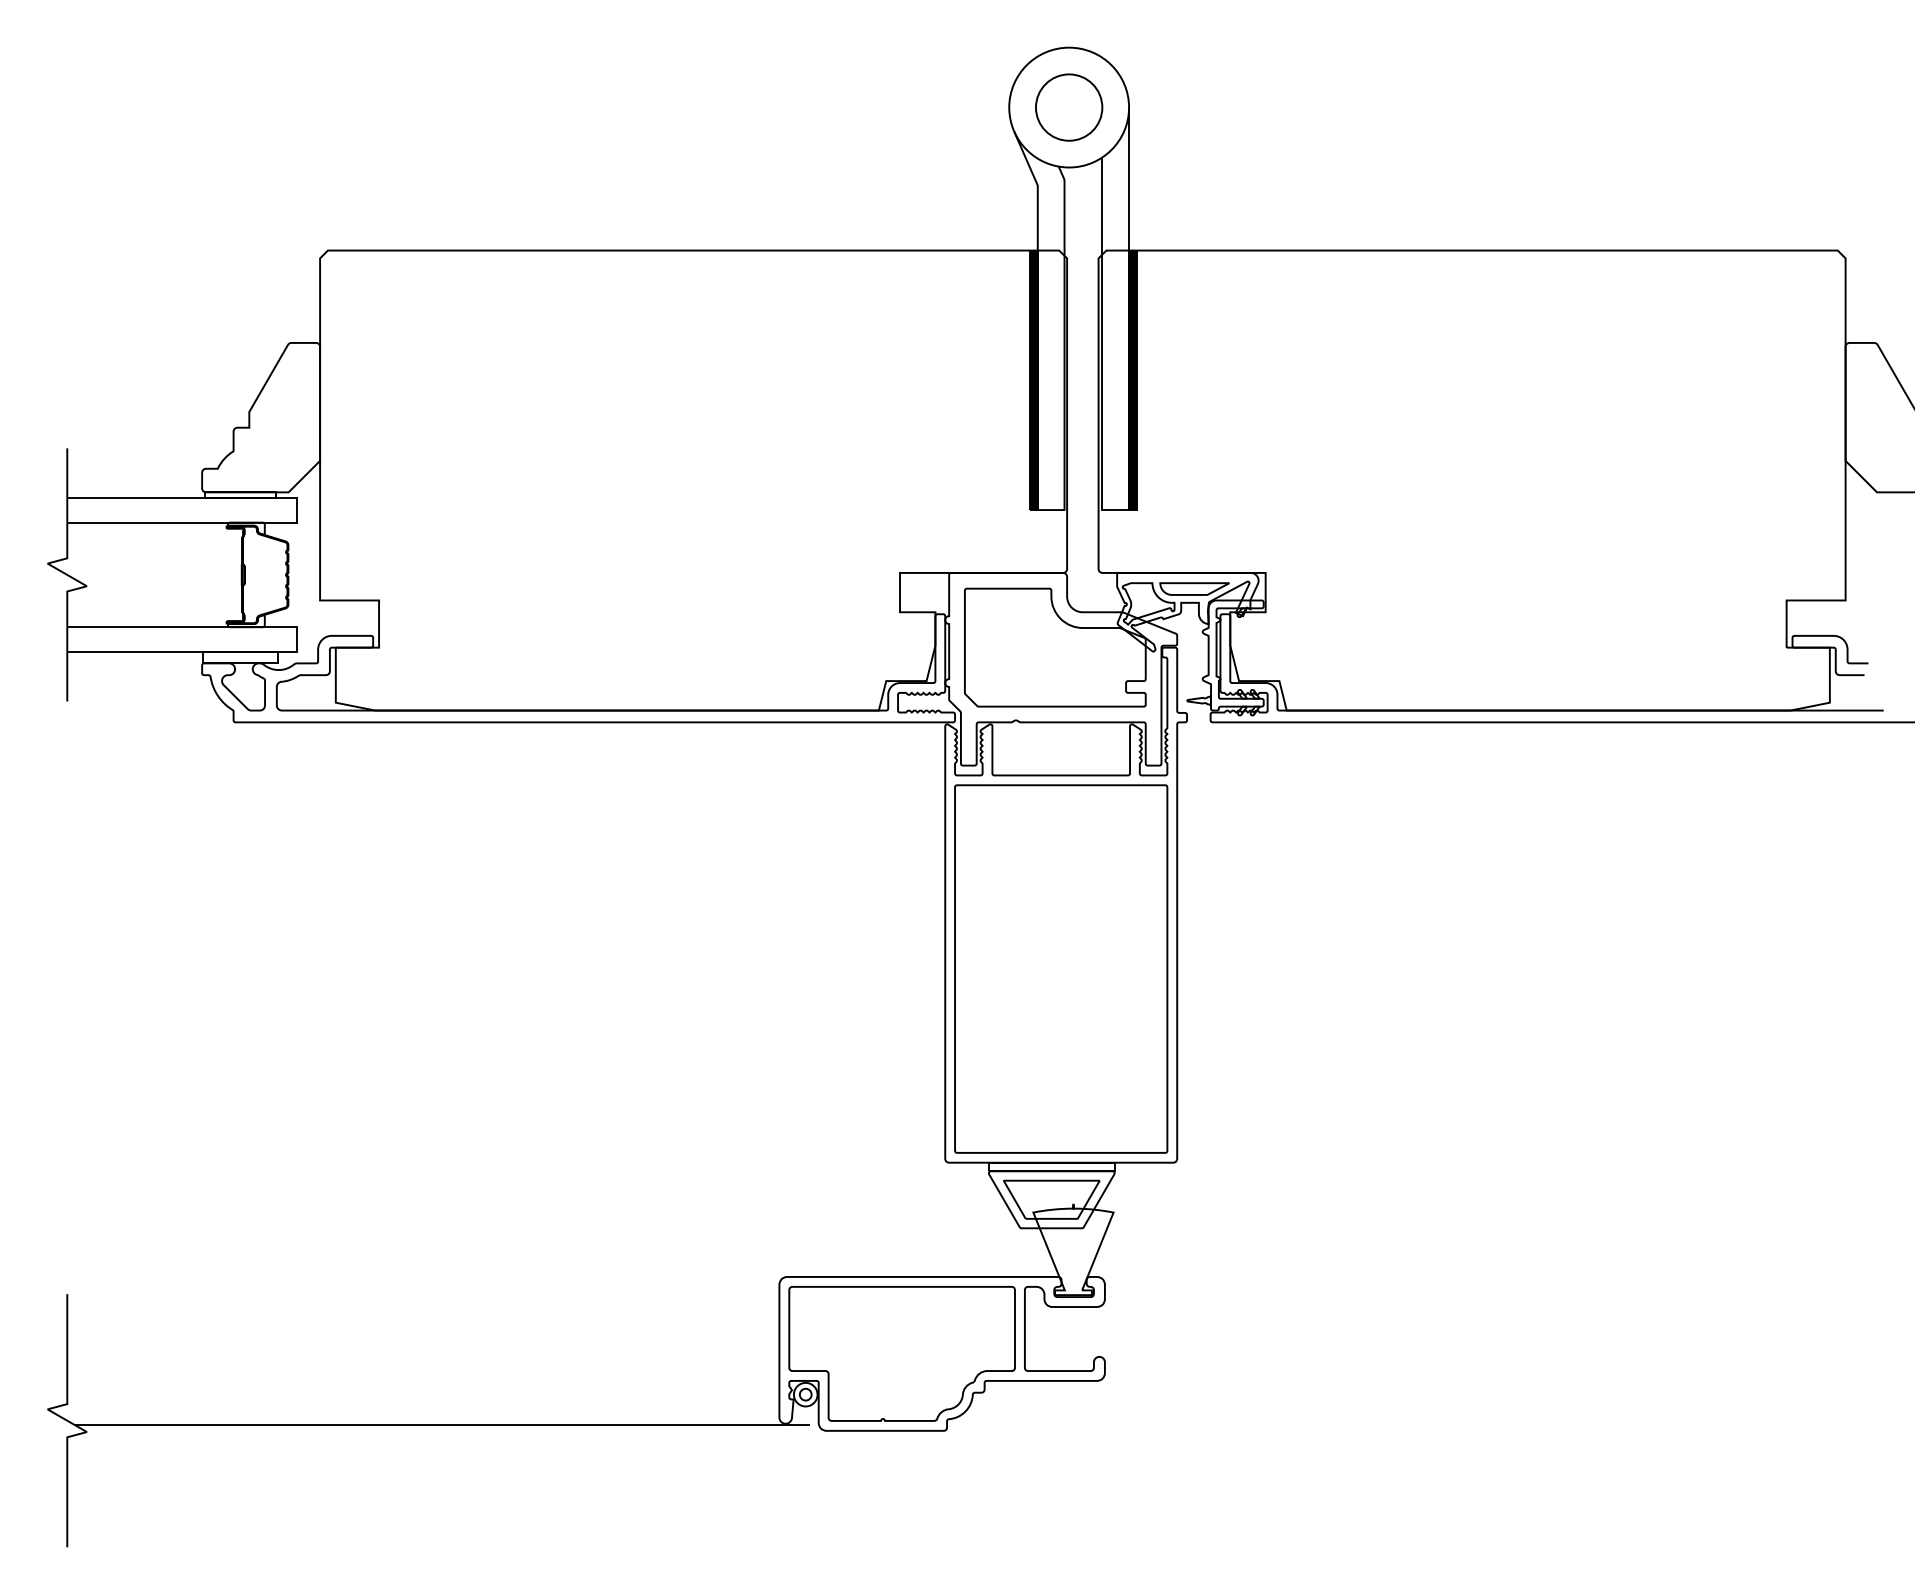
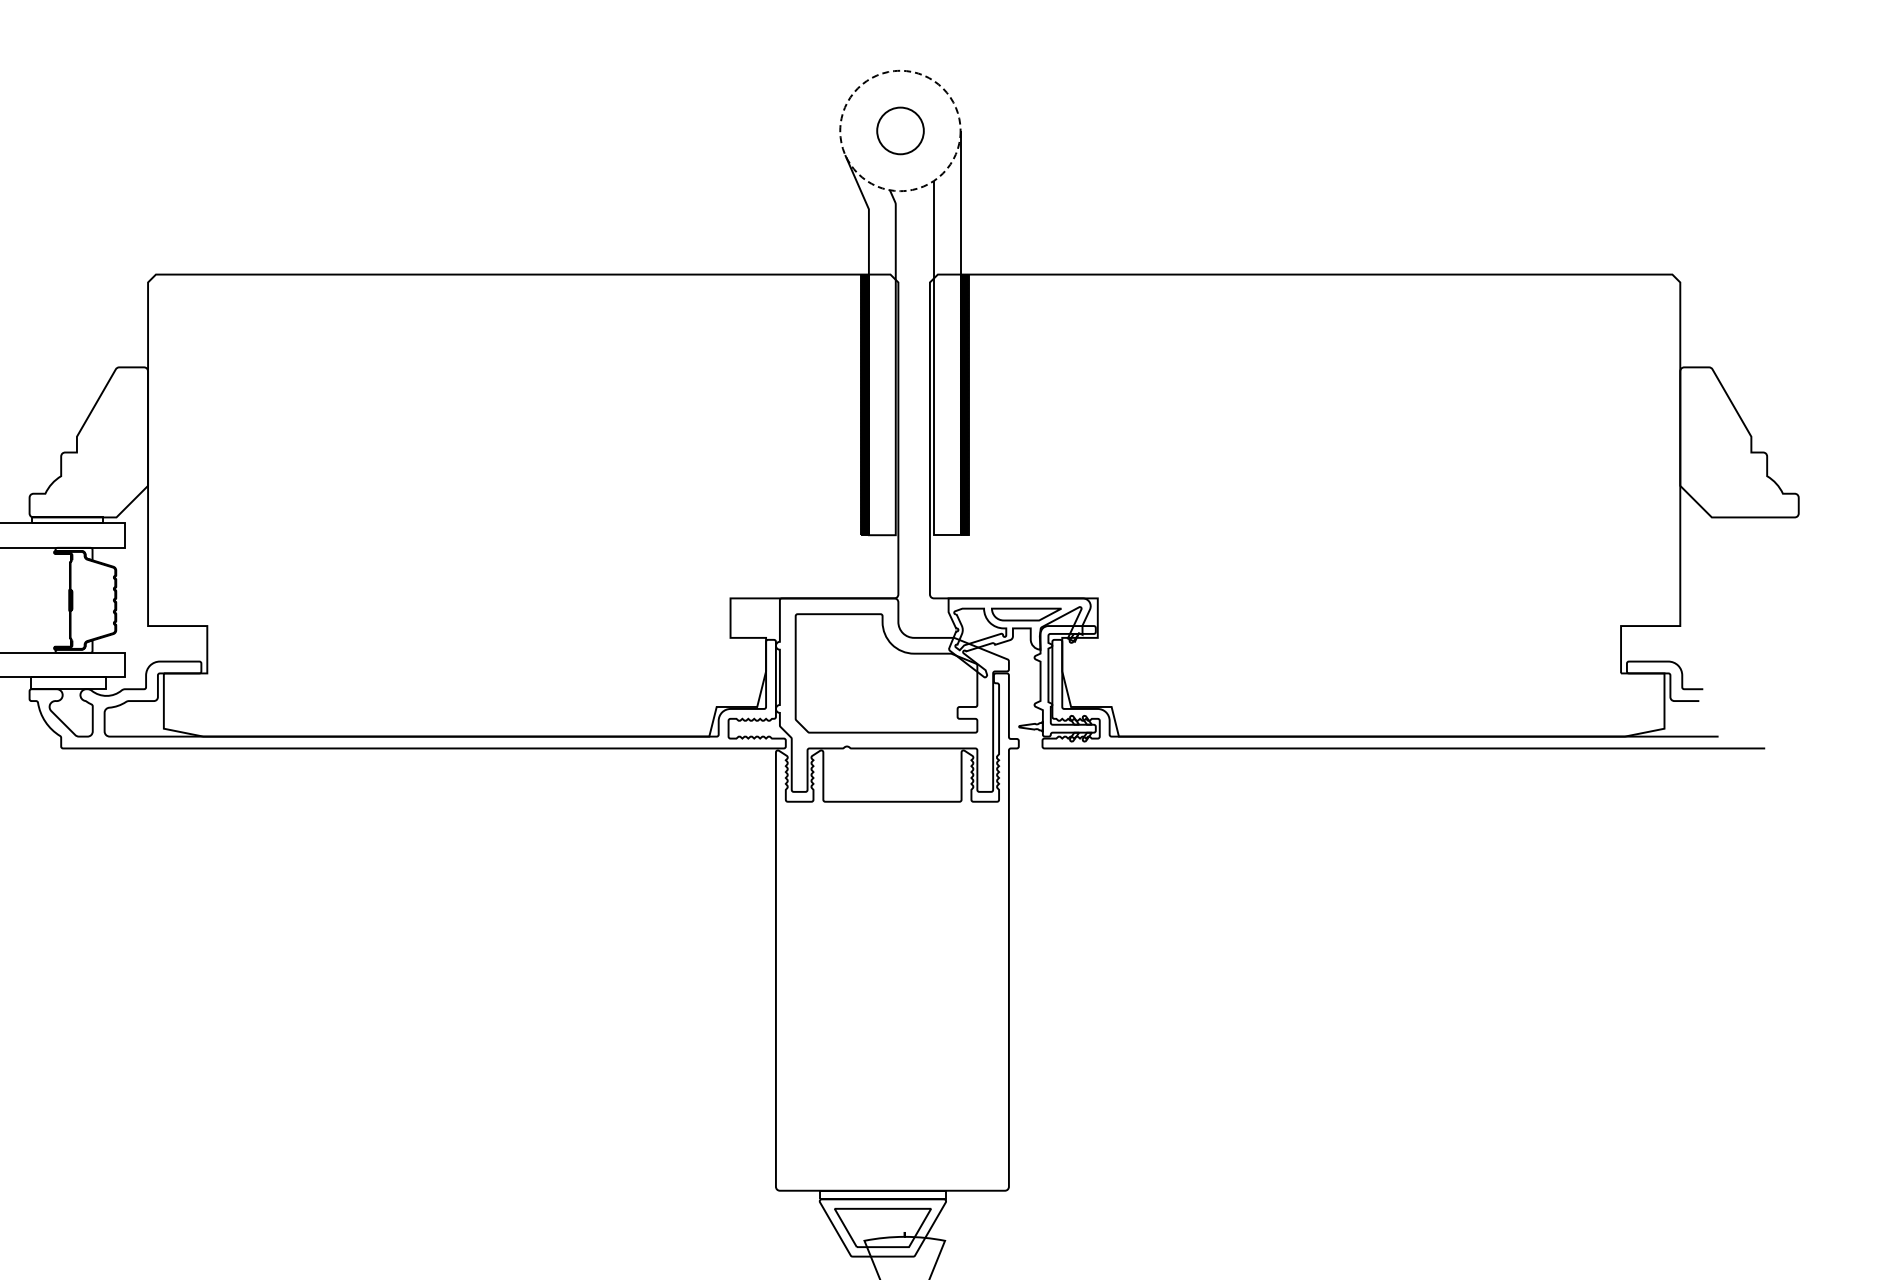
circle: (1069, 107) -> (900, 130), size x0.7
circle: (1069, 107) -> (900, 130), solid -> dashed
part: (1061, 968) -> (892, 995), removed

